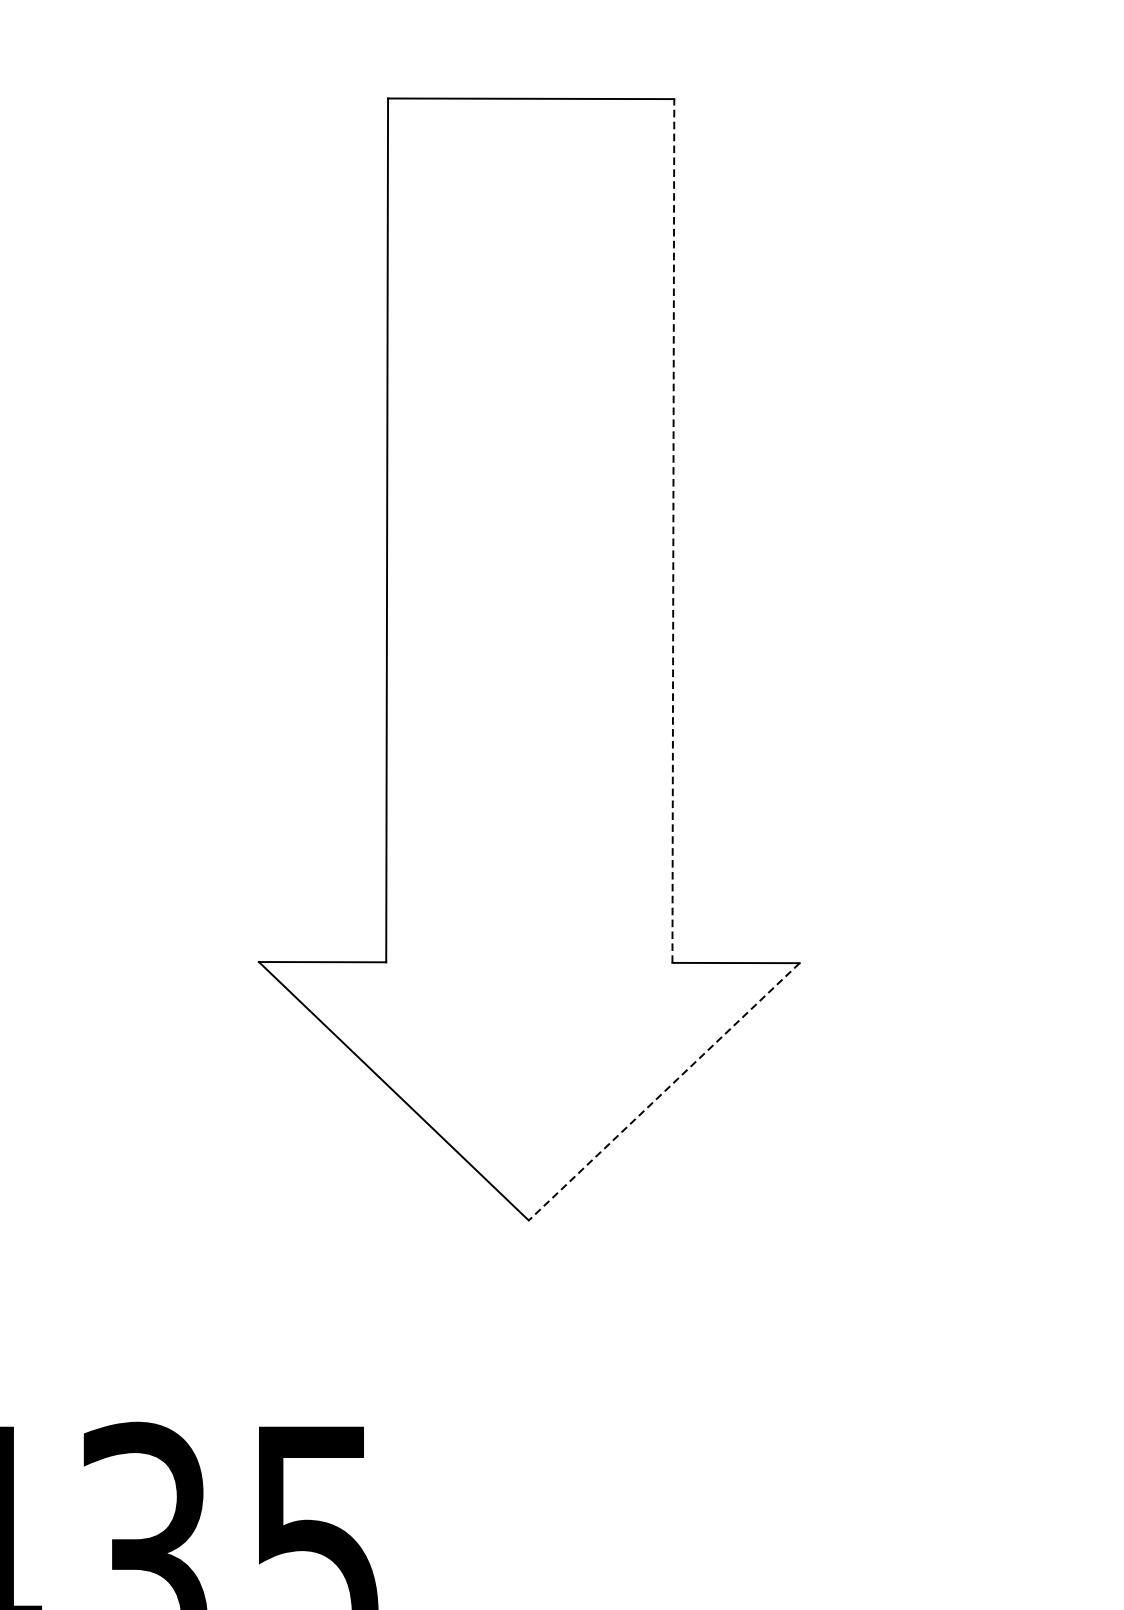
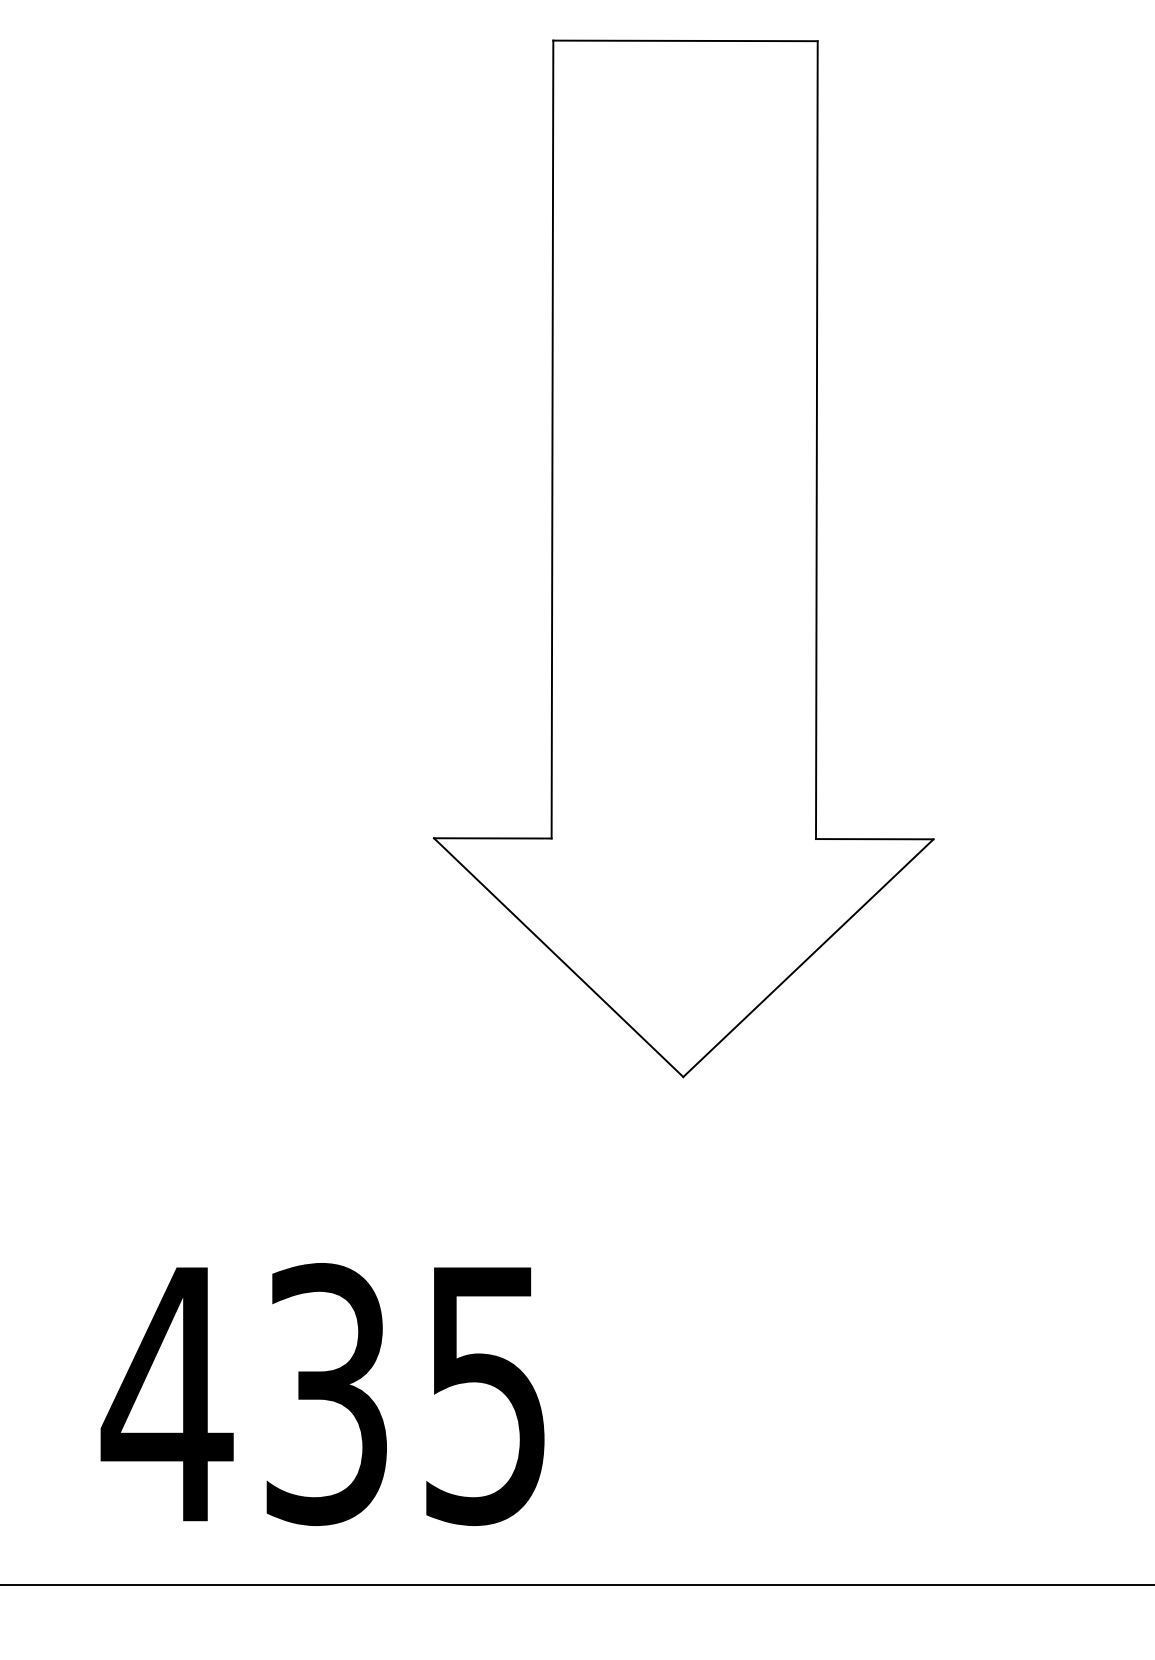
line: (672, 531) -> (816, 440), dashed -> solid
line: (664, 1092) -> (808, 958), dashed -> solid

